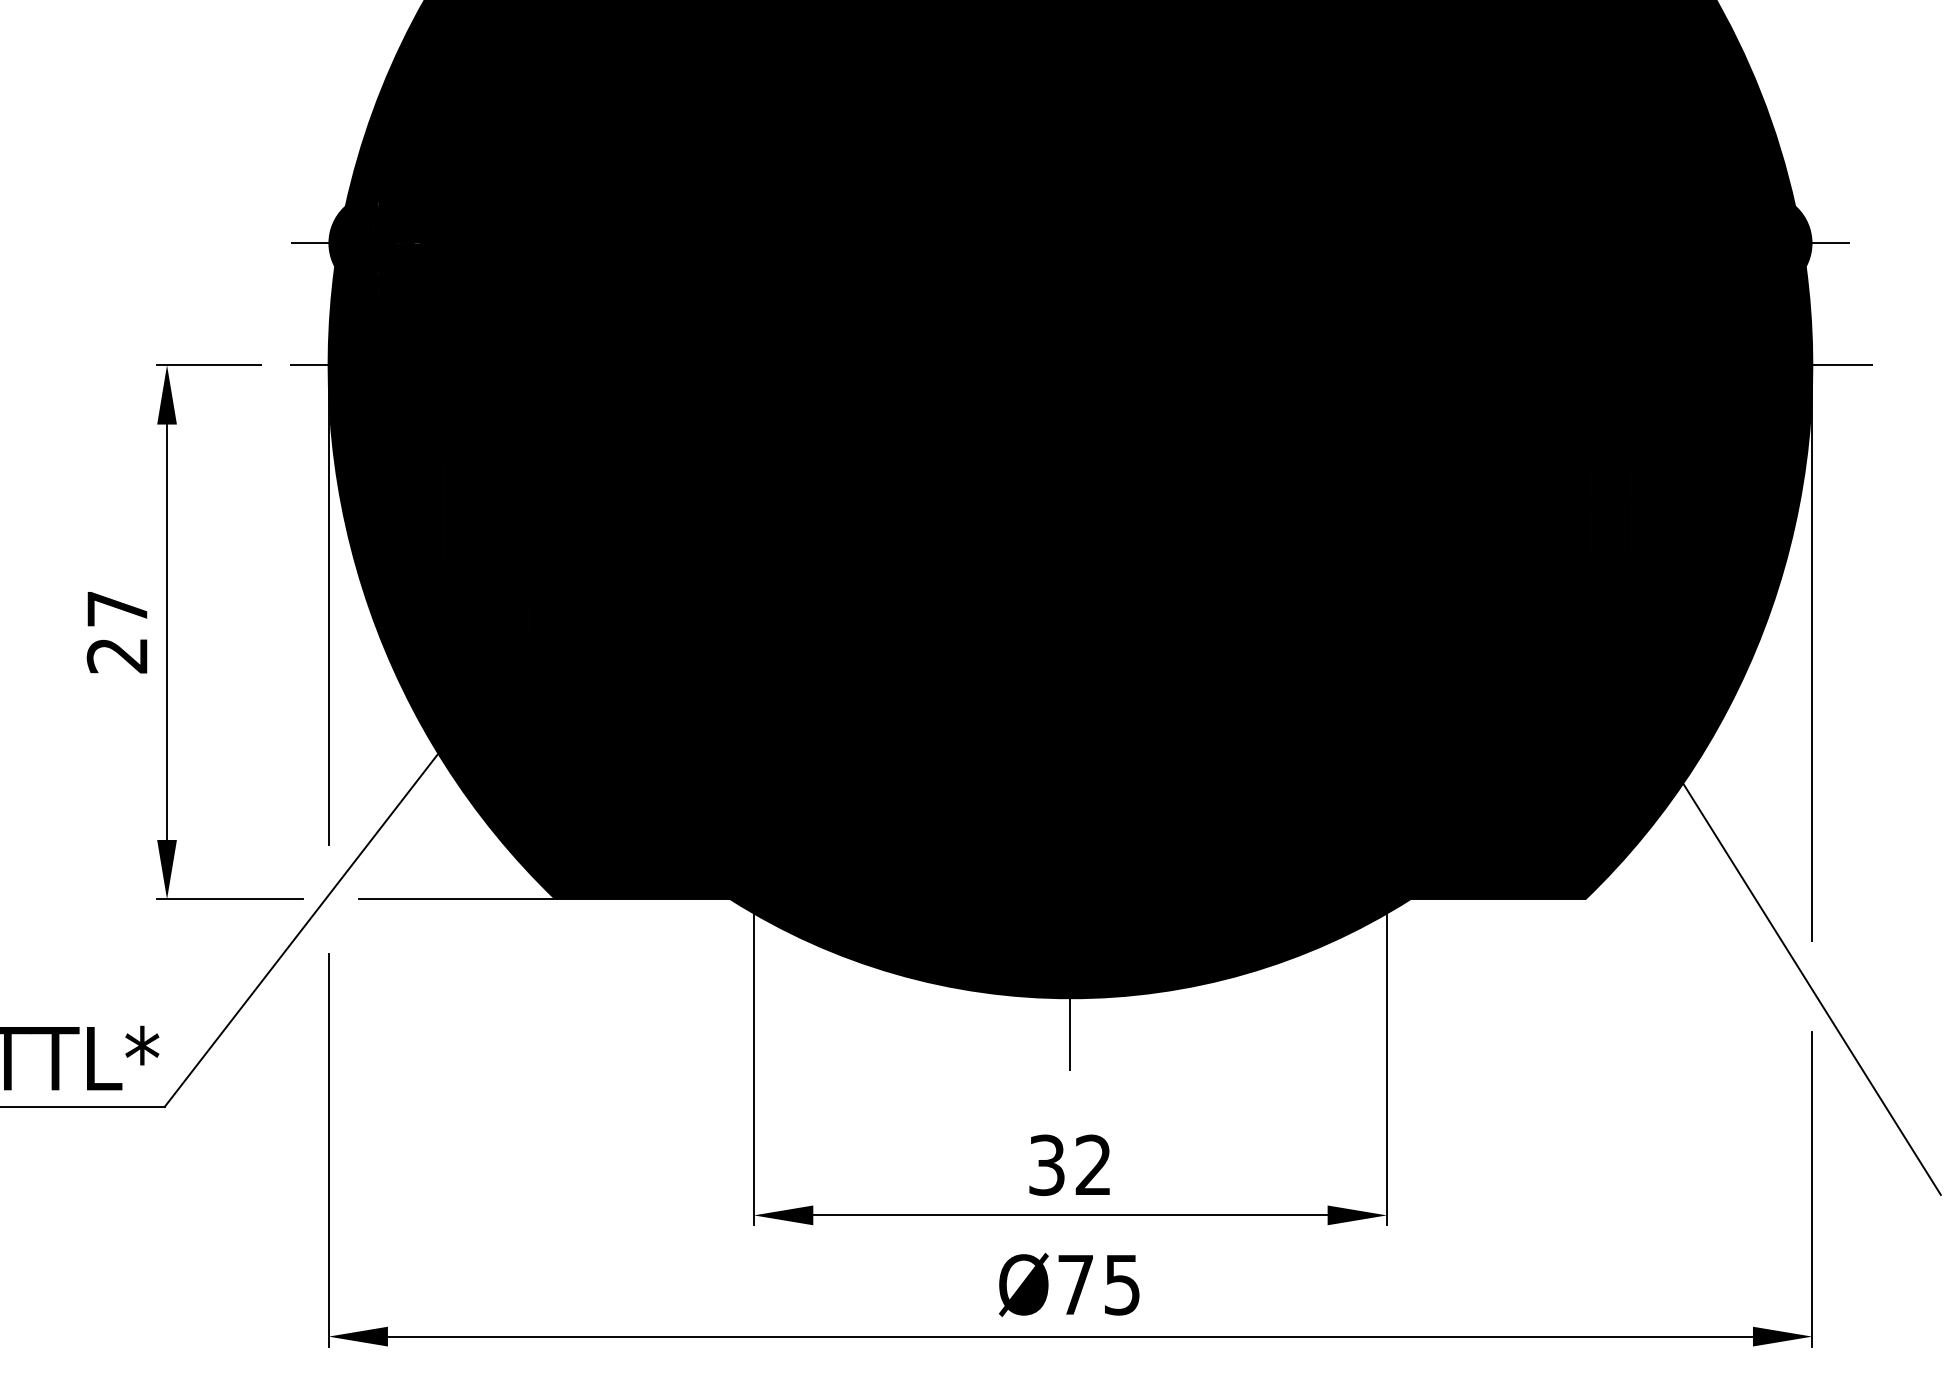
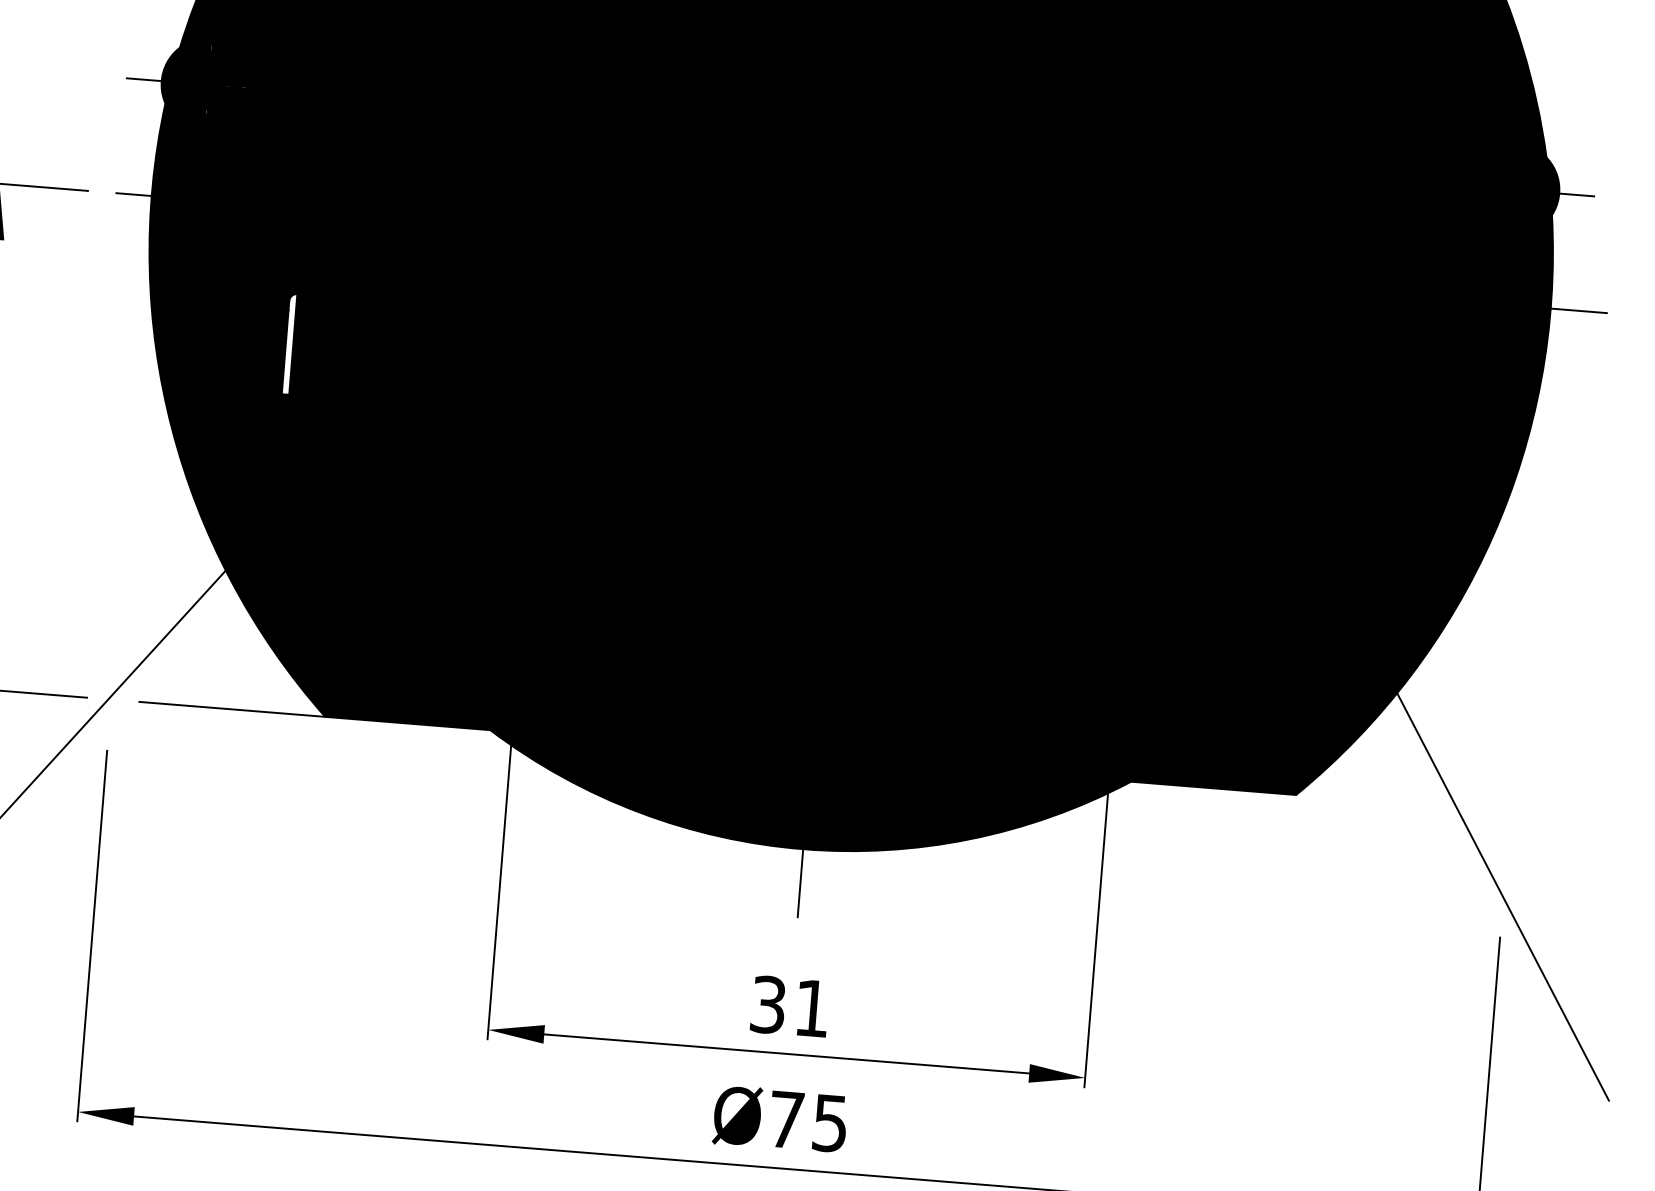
fill: (486, 509) -> (289, 344), removed
line: (328, 604) -> (133, 421), removed
line: (1812, 652) -> (1529, 579), removed
text: (1092, 1164) -> (811, 1007), 32 -> 31

